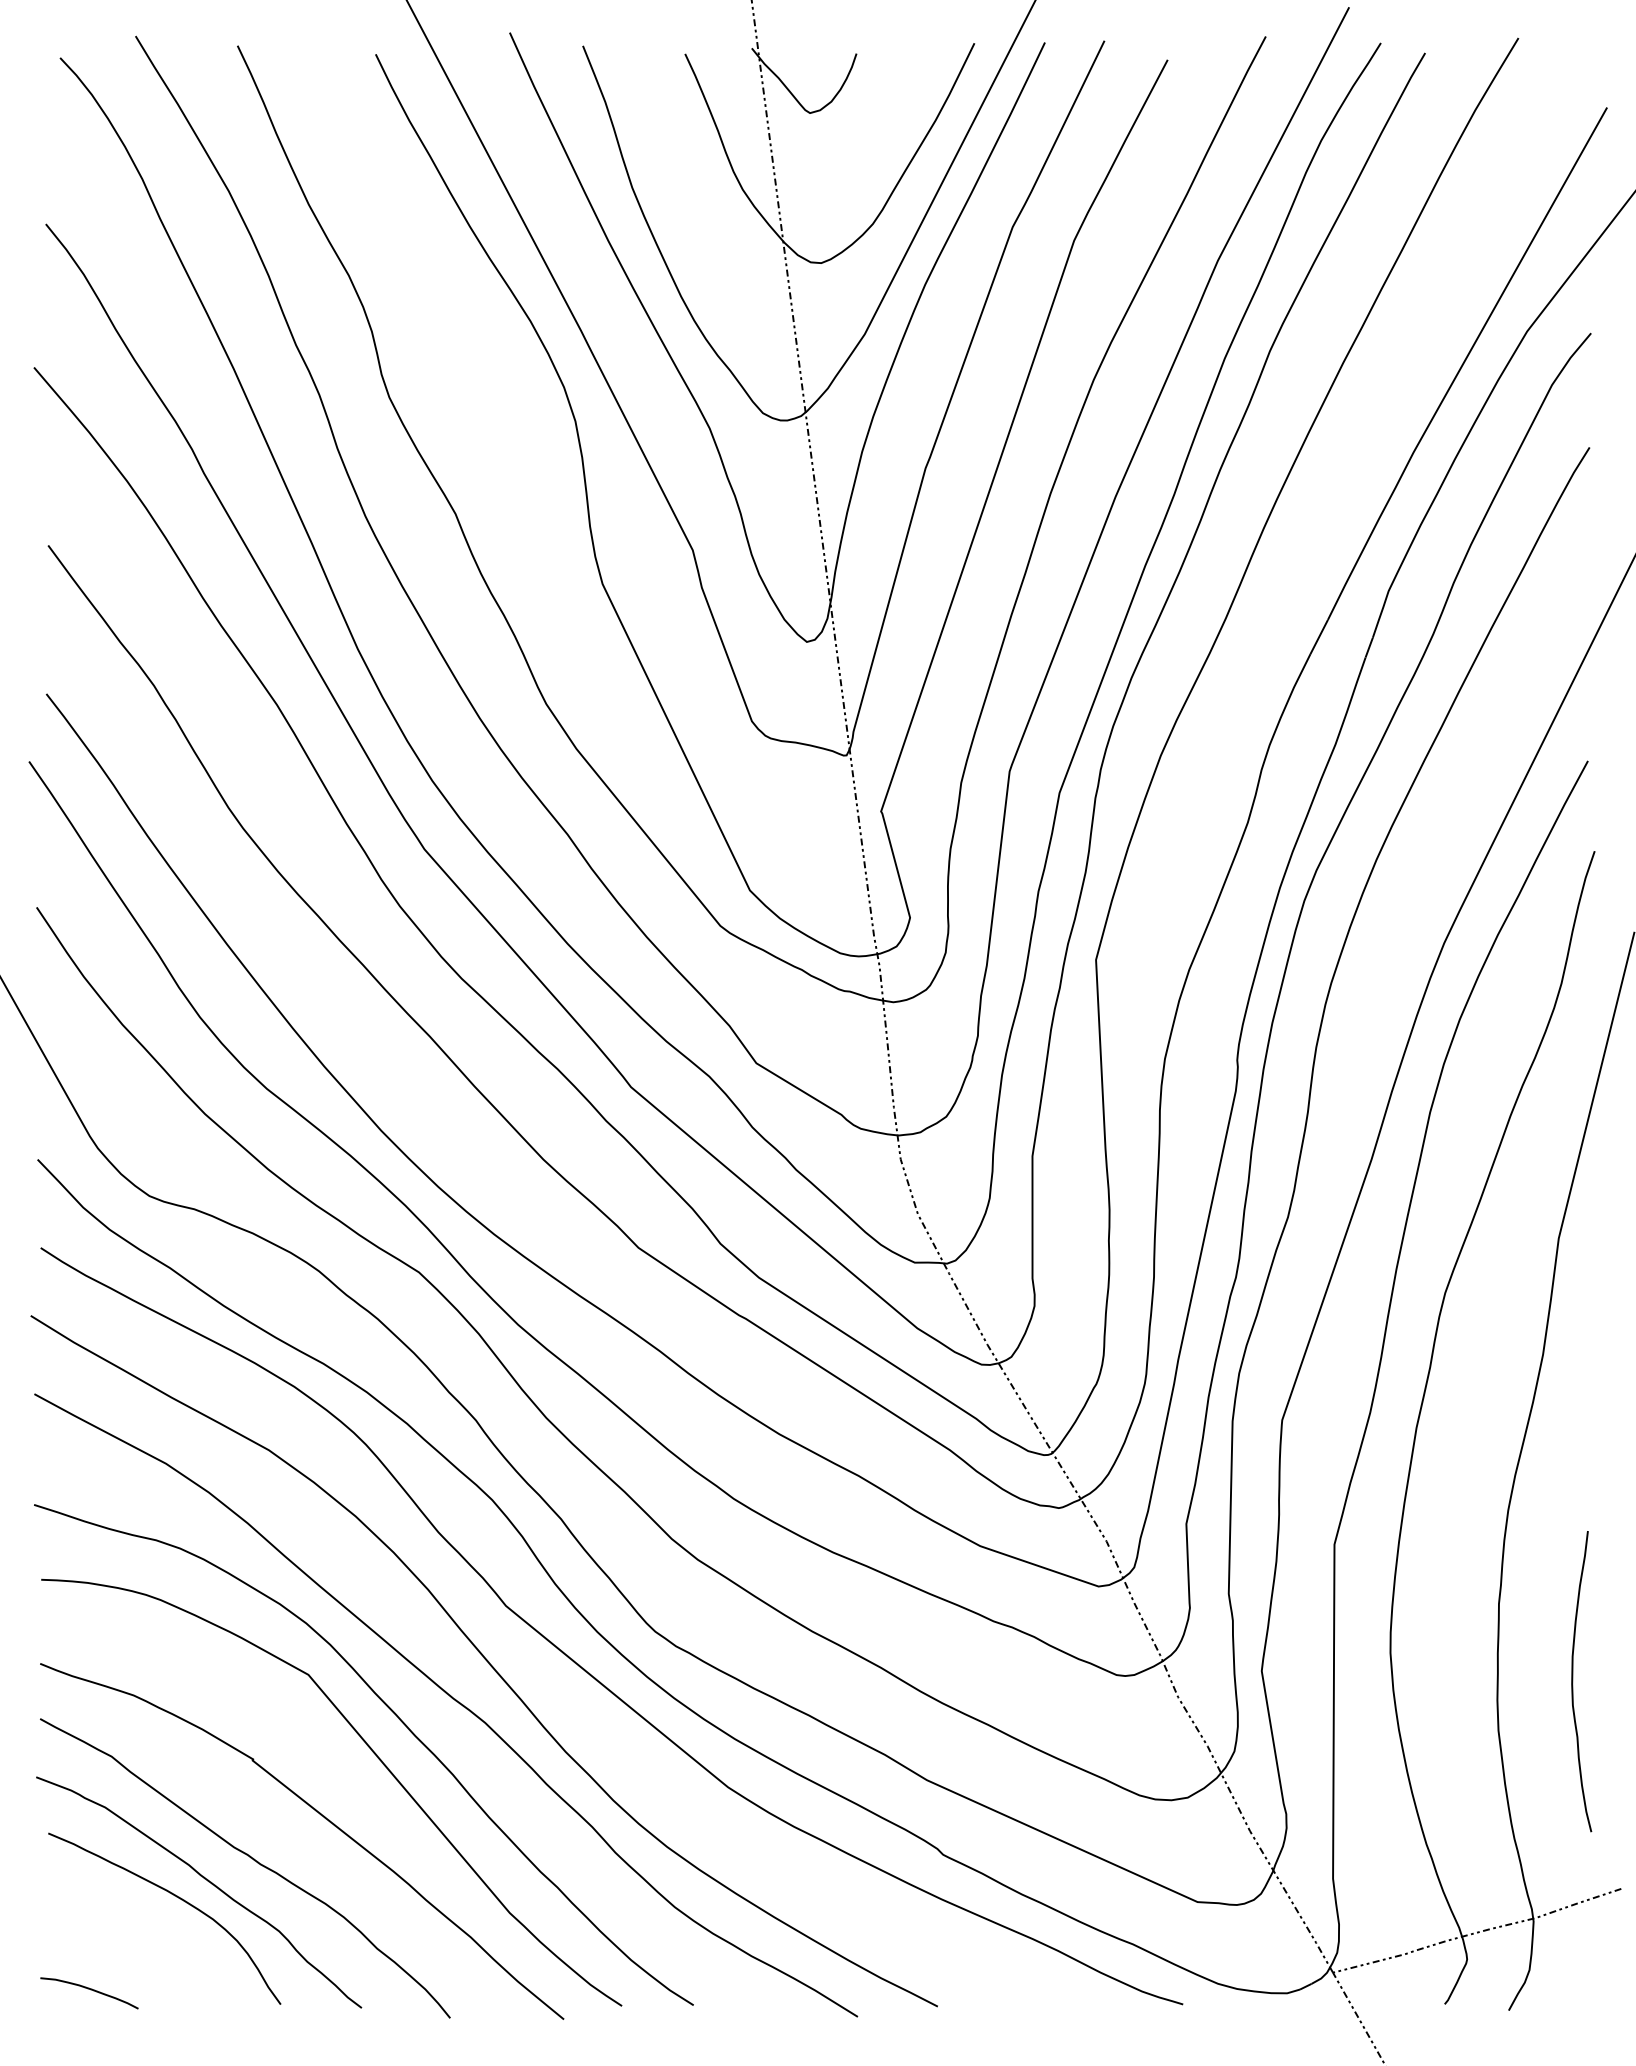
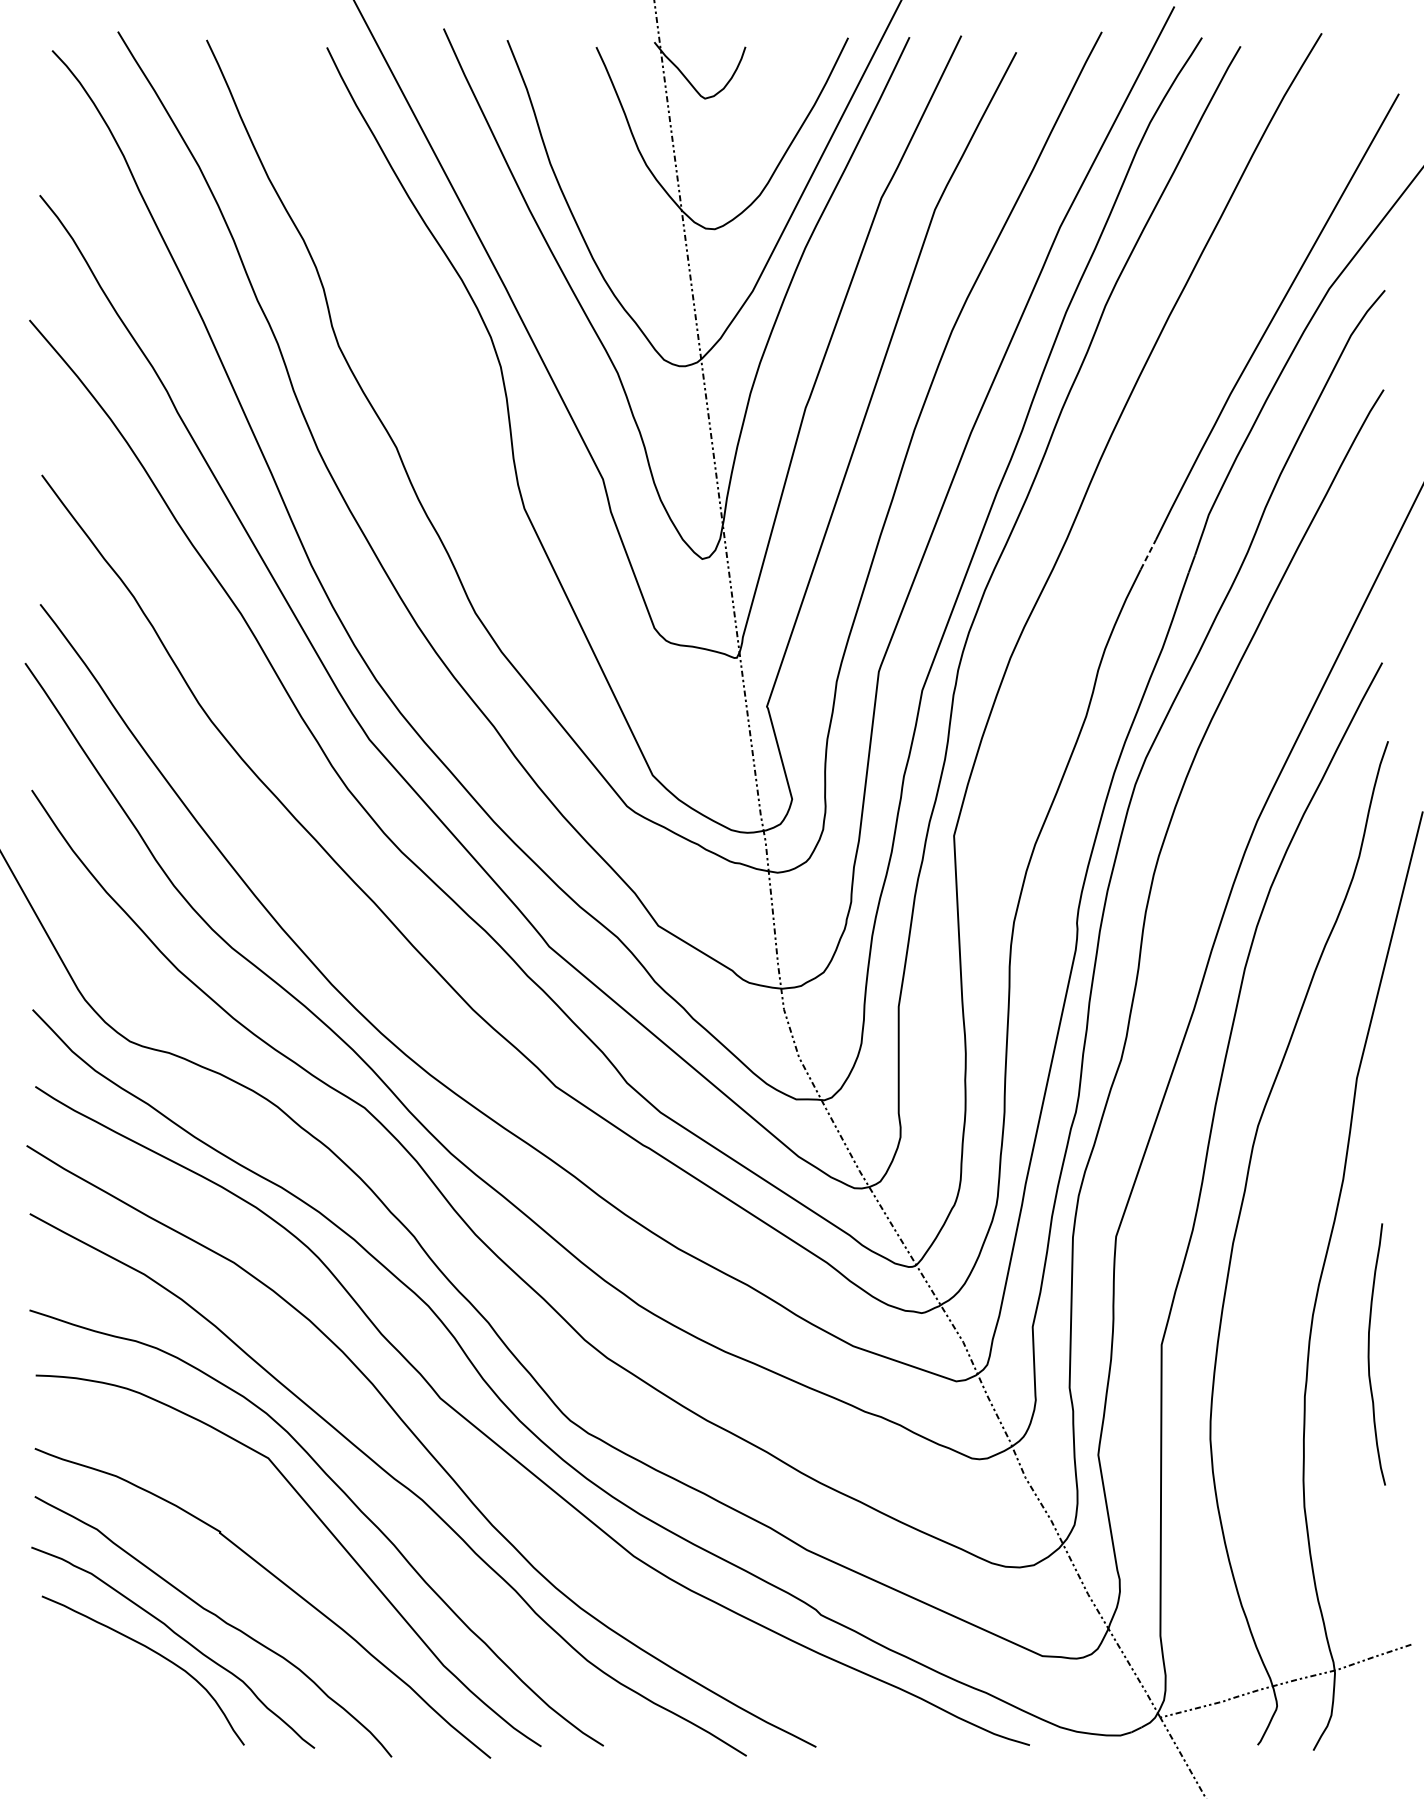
line: (1319, 636) -> (1148, 554), solid -> dashed
curve: (1573, 1681) -> (1369, 1354), moved
curve: (90, 1990) -> (78, 1733), removed

